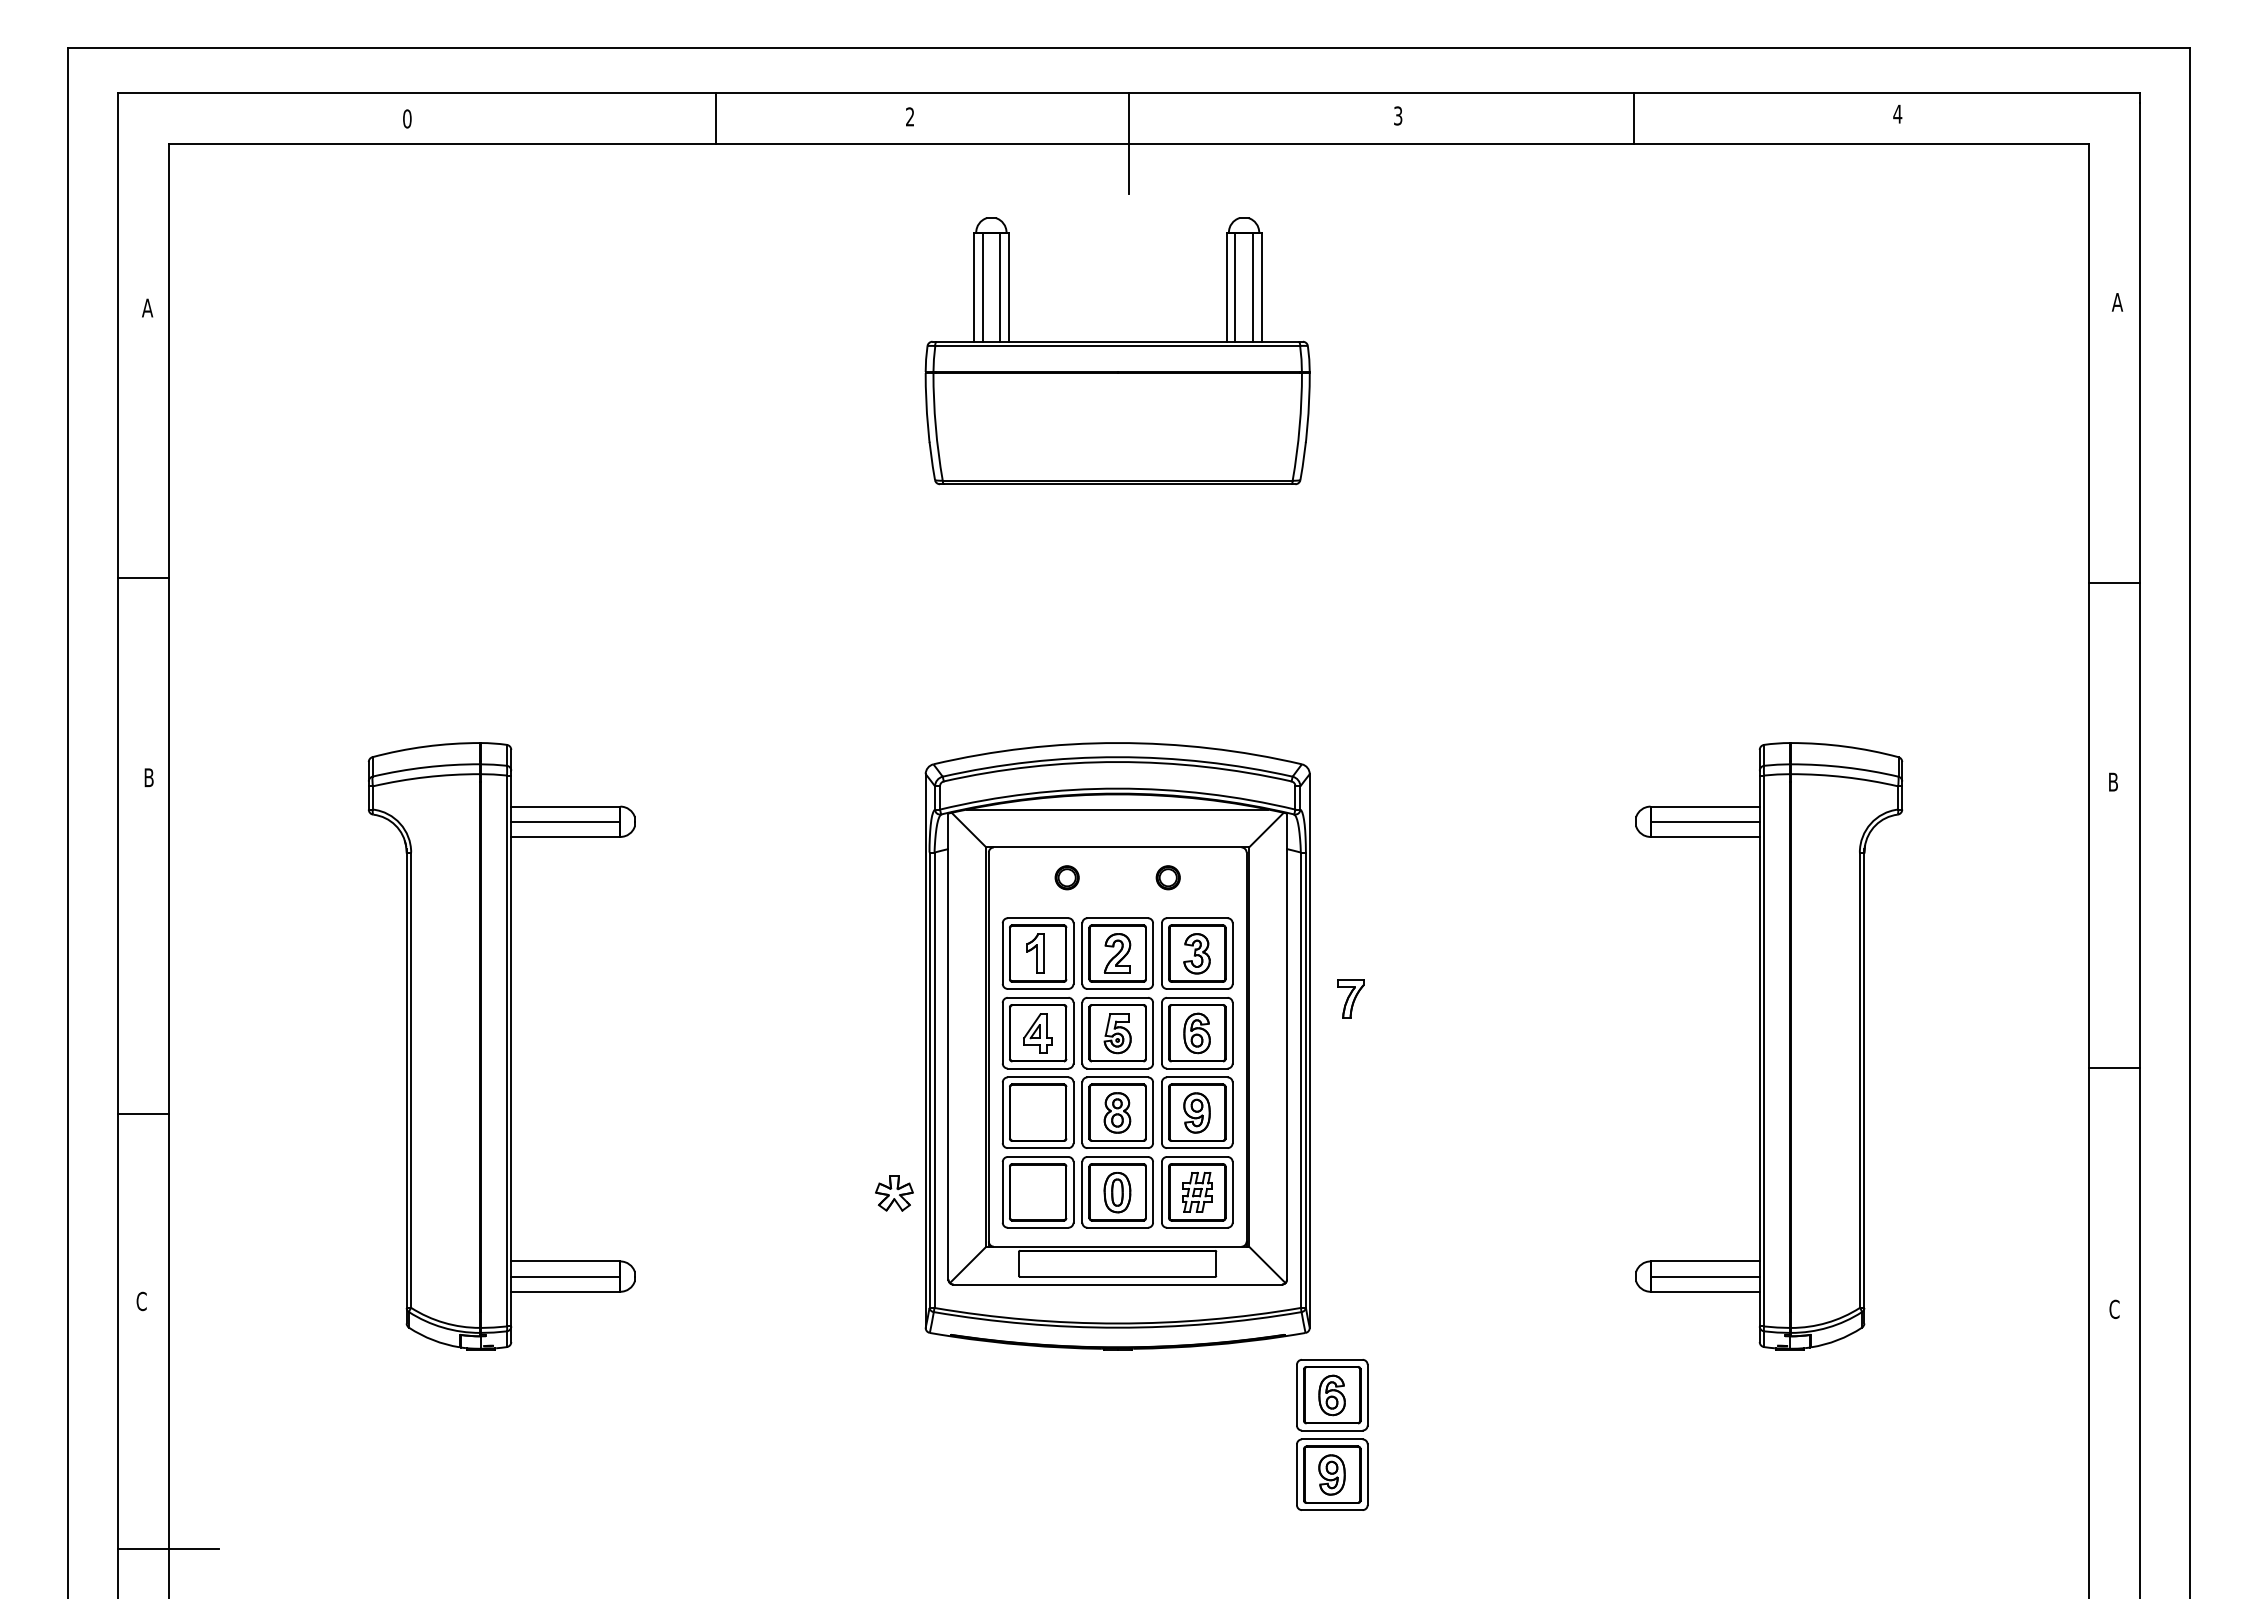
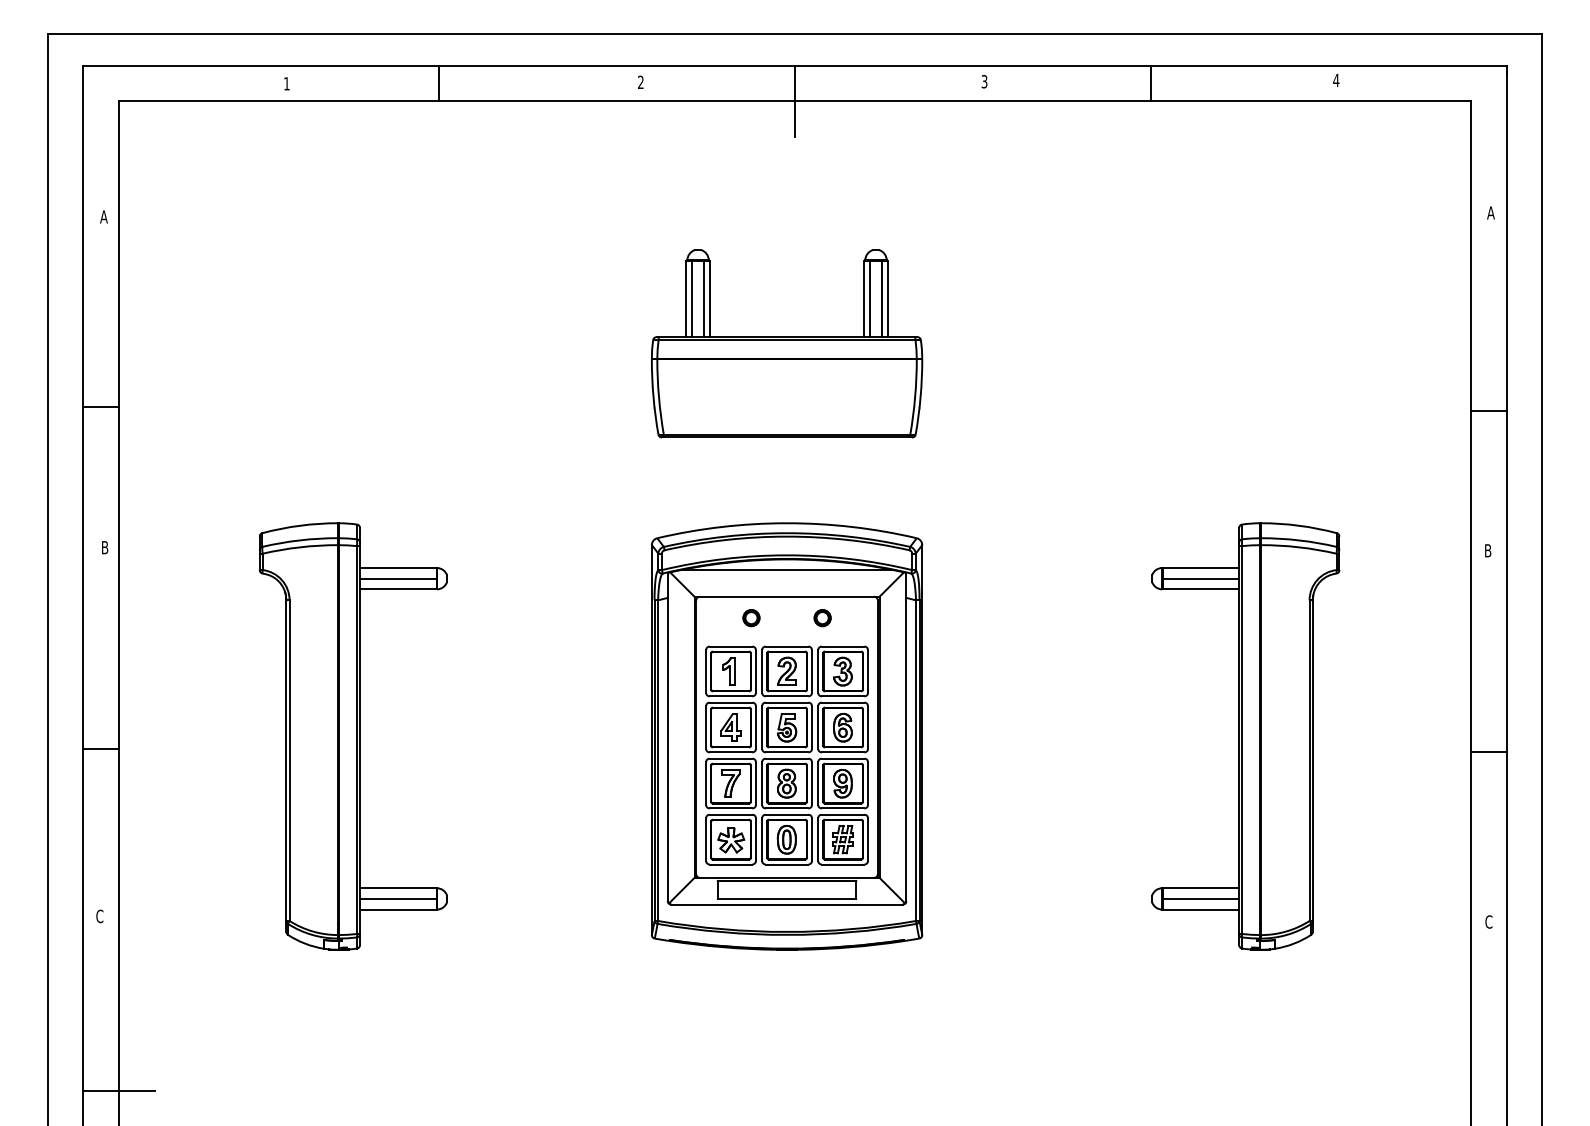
text: (407, 118) -> (286, 83), 0 -> 1
line: (715, 118) -> (439, 83), moved
part: (1117, 351) -> (786, 344), moved
part: (1350, 998) -> (730, 783), moved
line: (143, 1113) -> (101, 748), moved
part: (894, 1193) -> (731, 840), moved
part: (1332, 1434) -> (938, 1010), removed

